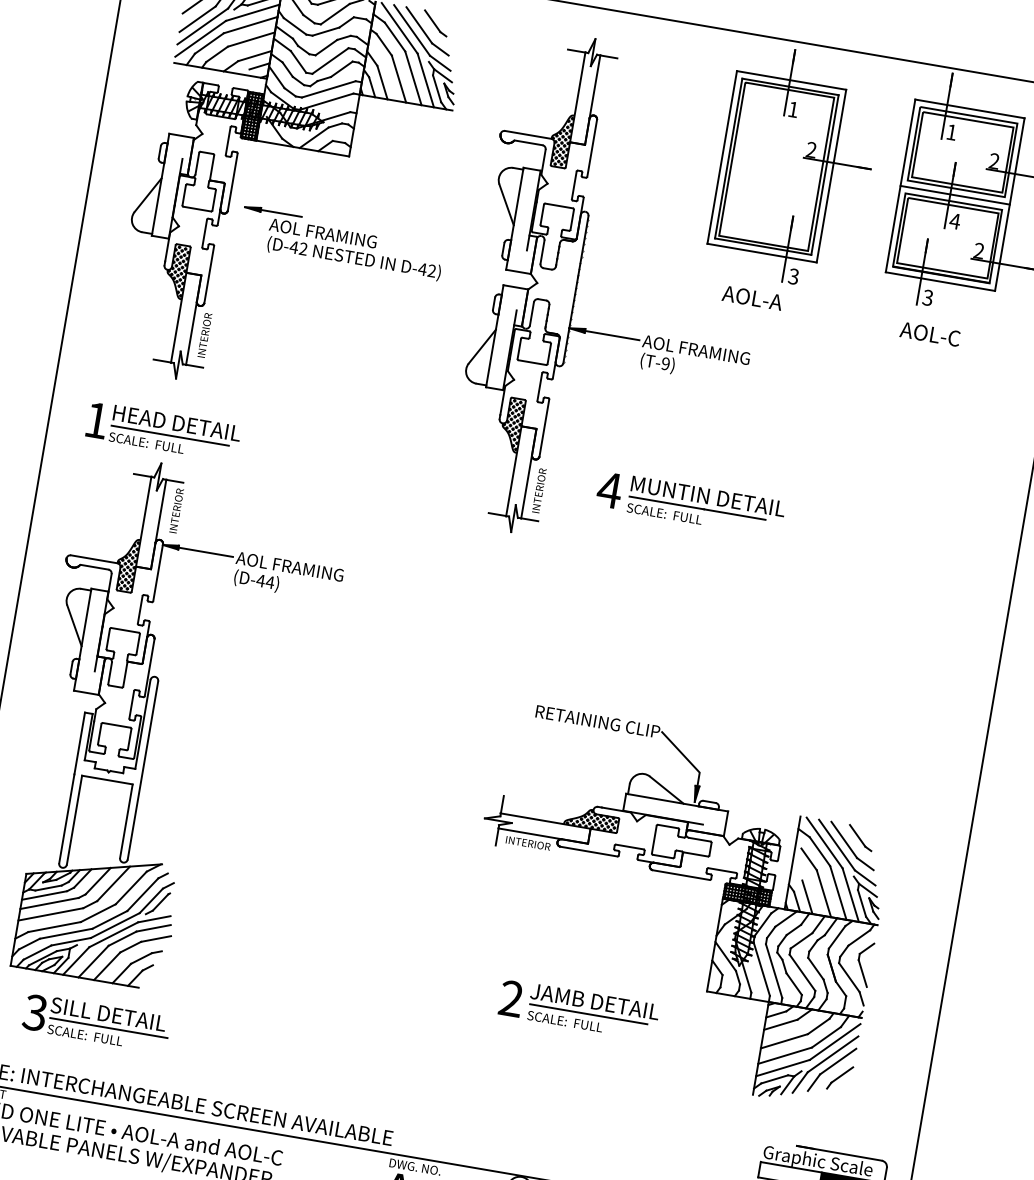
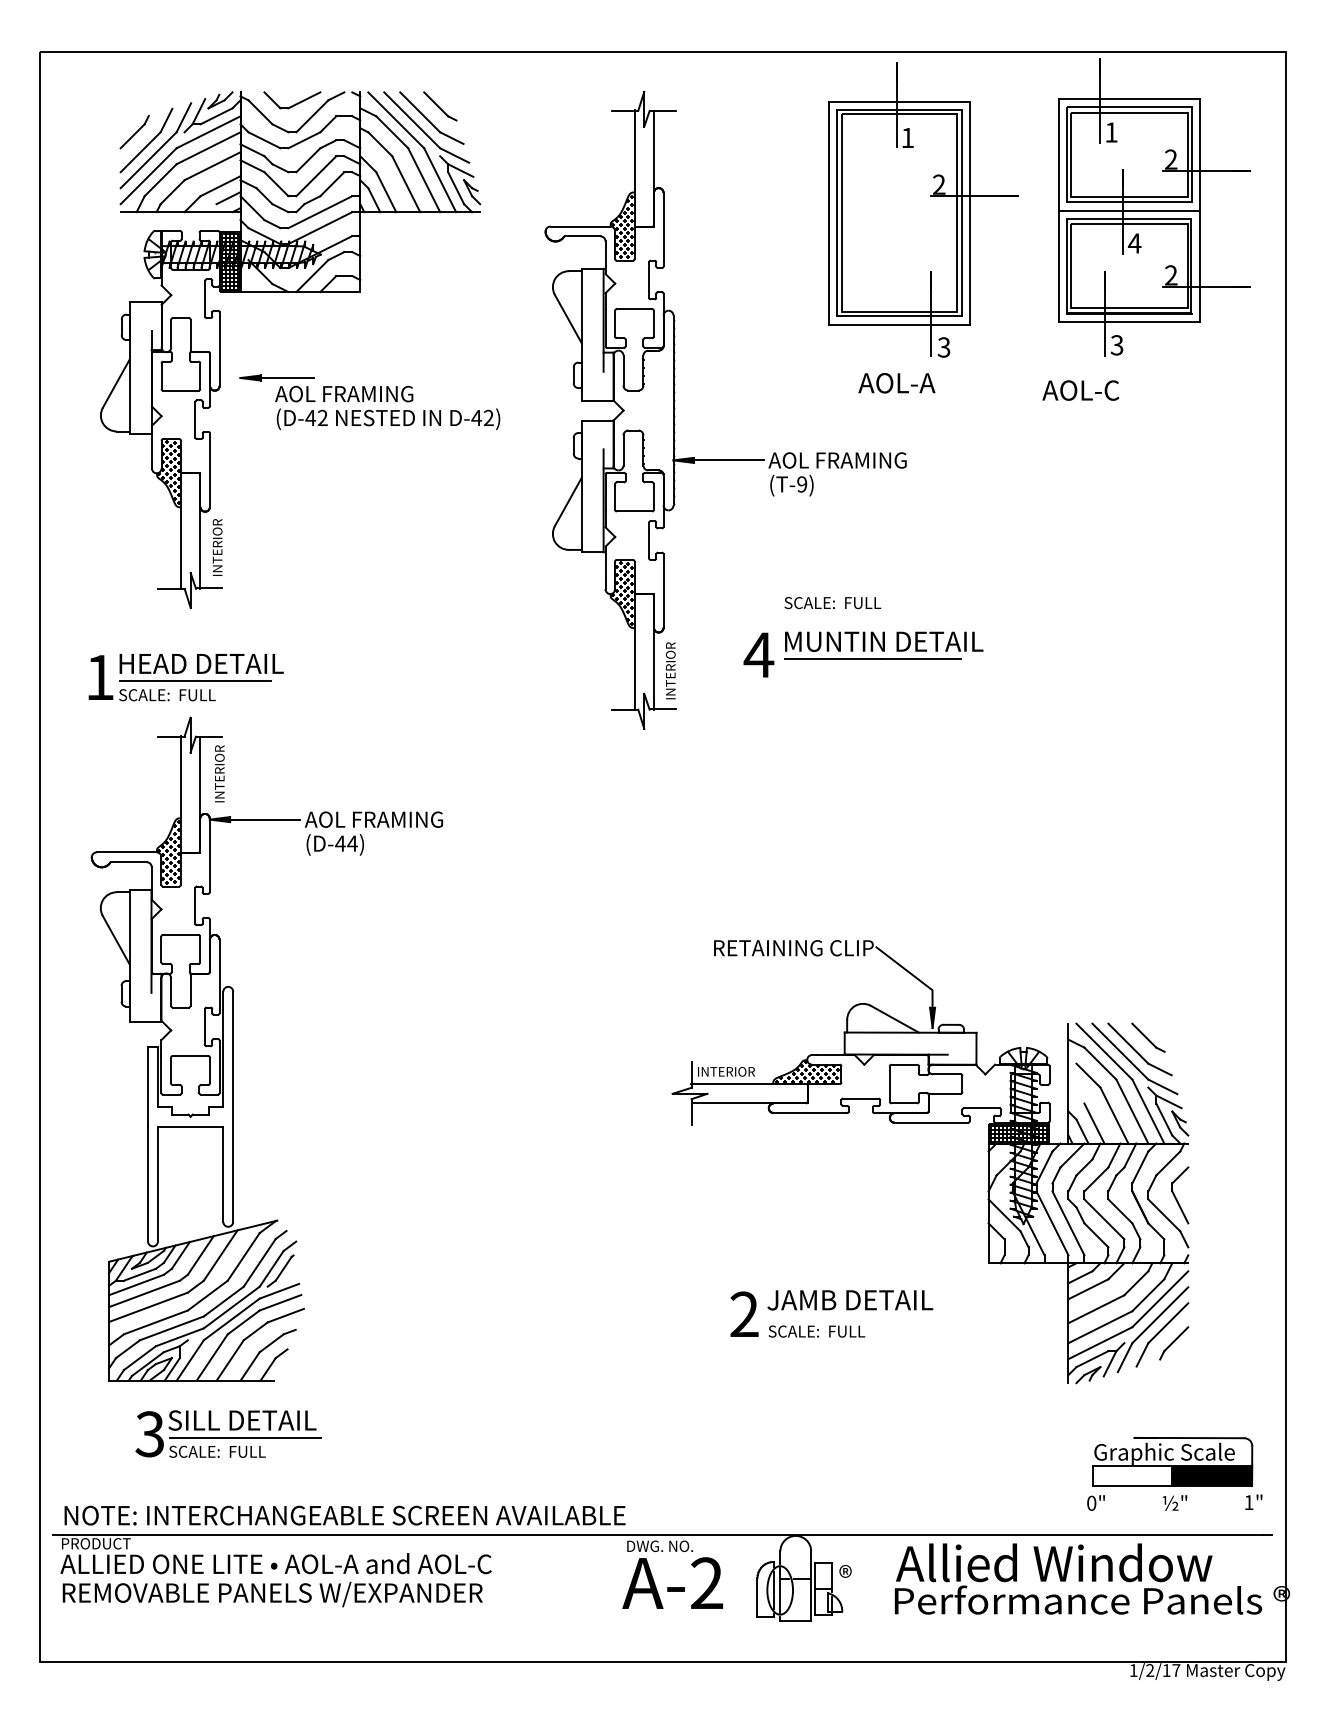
text: (930, 334) -> (1080, 390), moved
text: (664, 514) -> (832, 603), moved
text: (528, 843) -> (726, 1071), moved
line: (588, 1014) -> (844, 1317), removed

